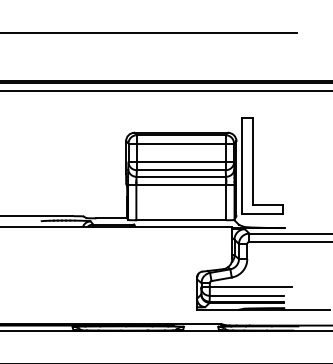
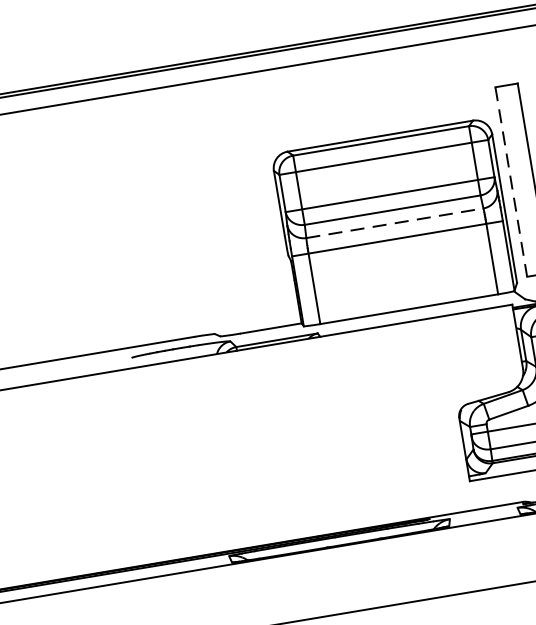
line: (241, 166) -> (510, 182), solid -> dashed
line: (181, 176) -> (395, 222), solid -> dashed

